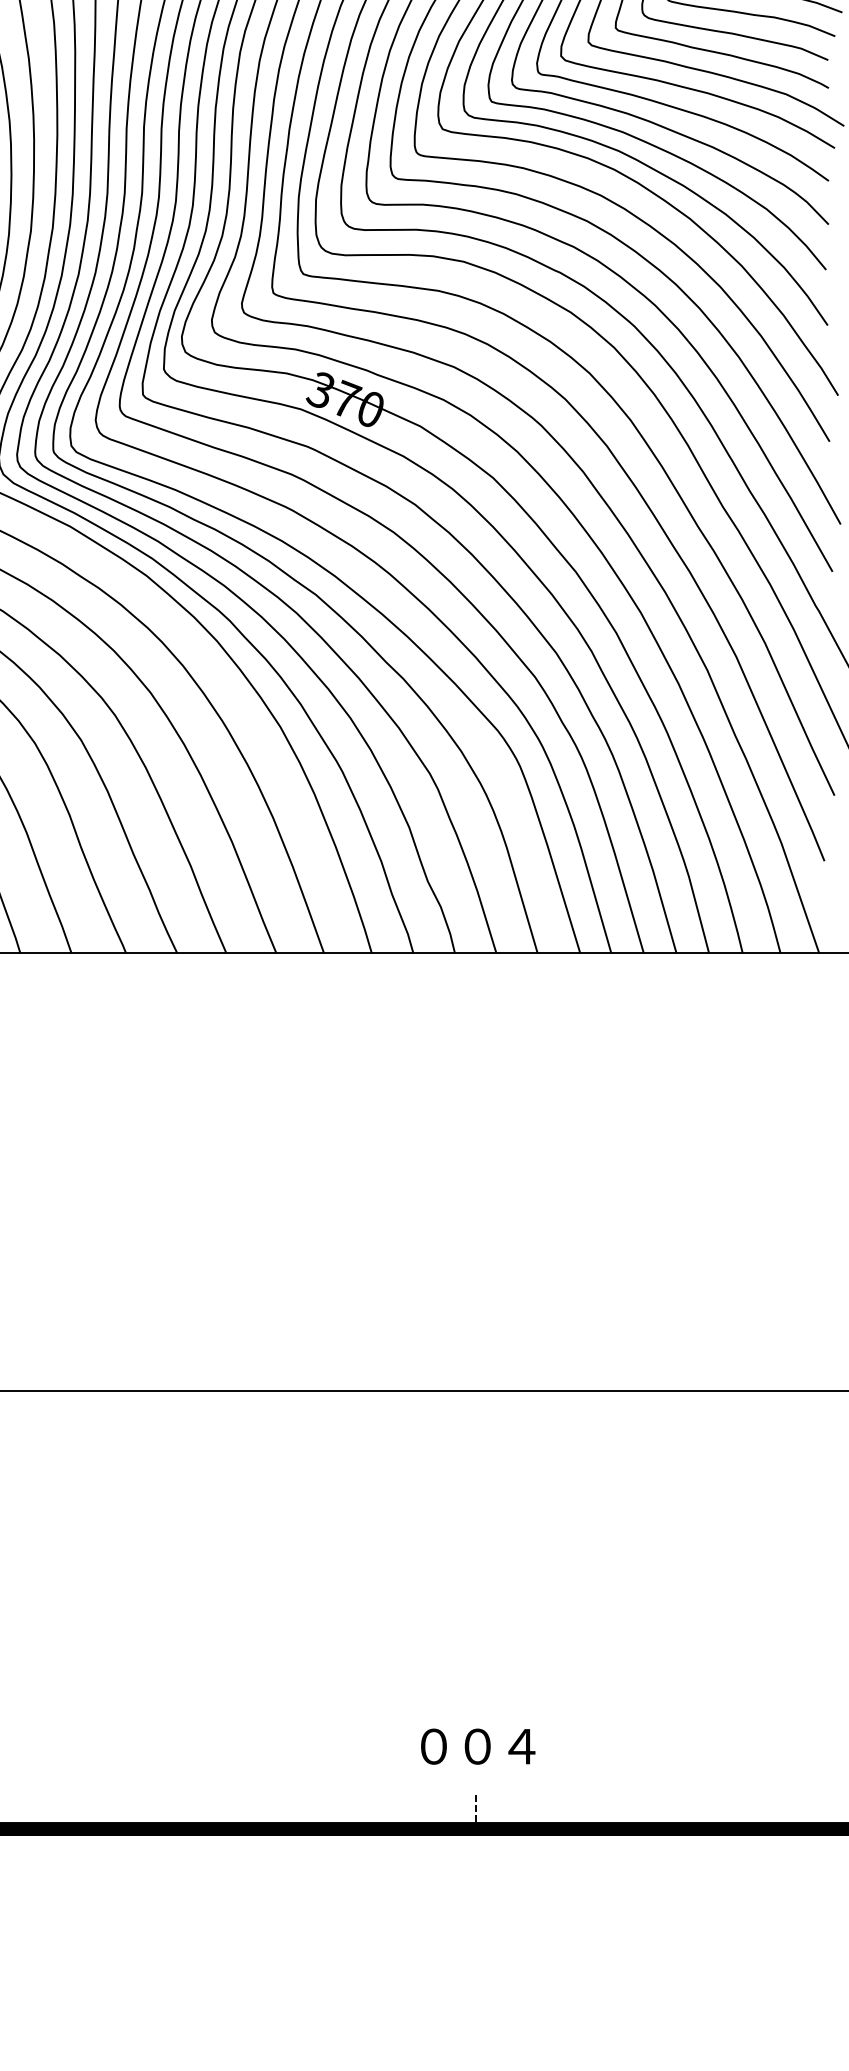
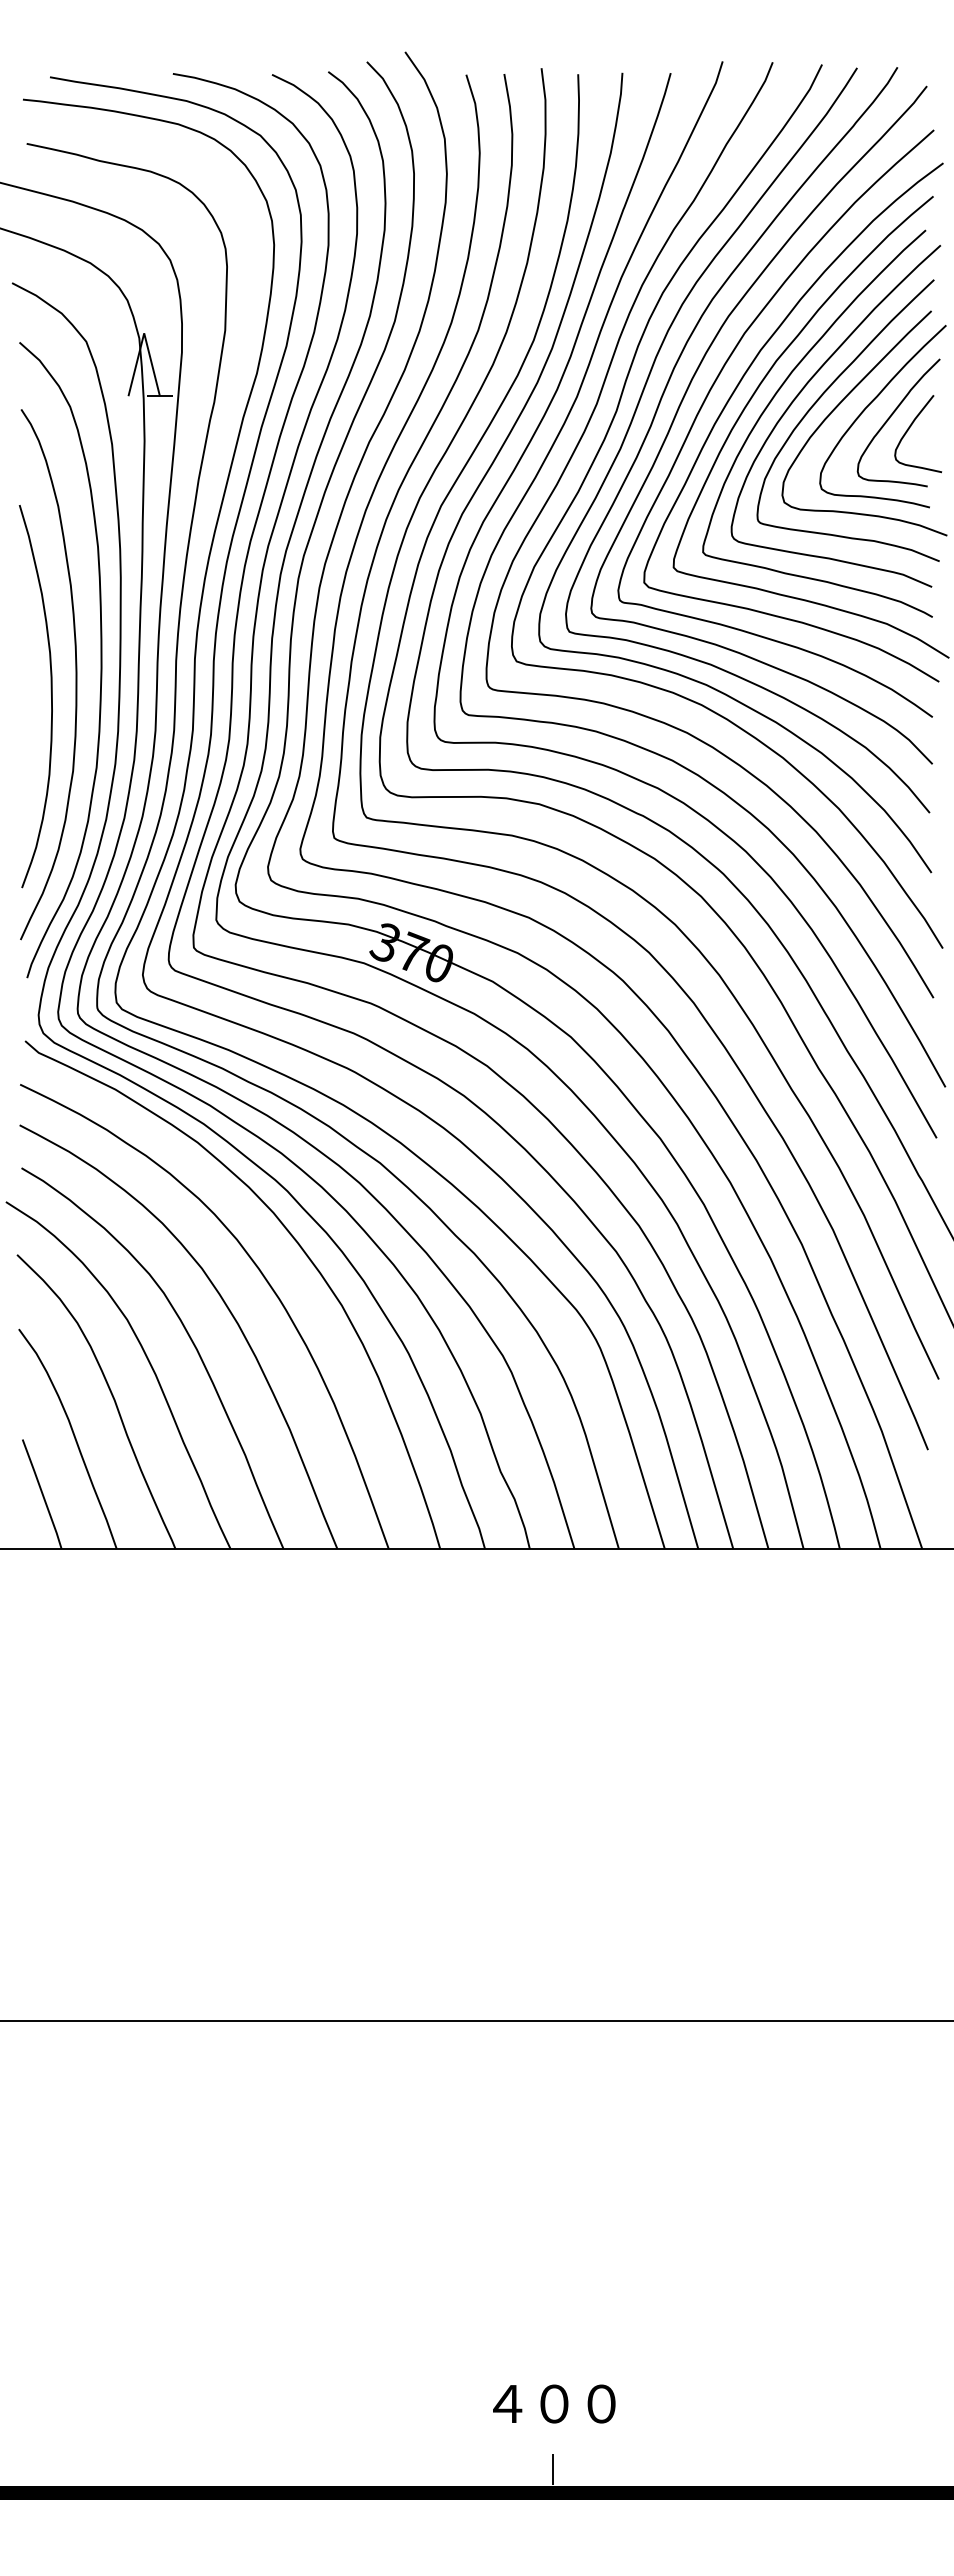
text: (434, 1746) -> (507, 2403), ０ -> ４
text: (521, 1746) -> (601, 2403), ４ -> ０
line: (475, 1807) -> (552, 2469), dashed -> solid

